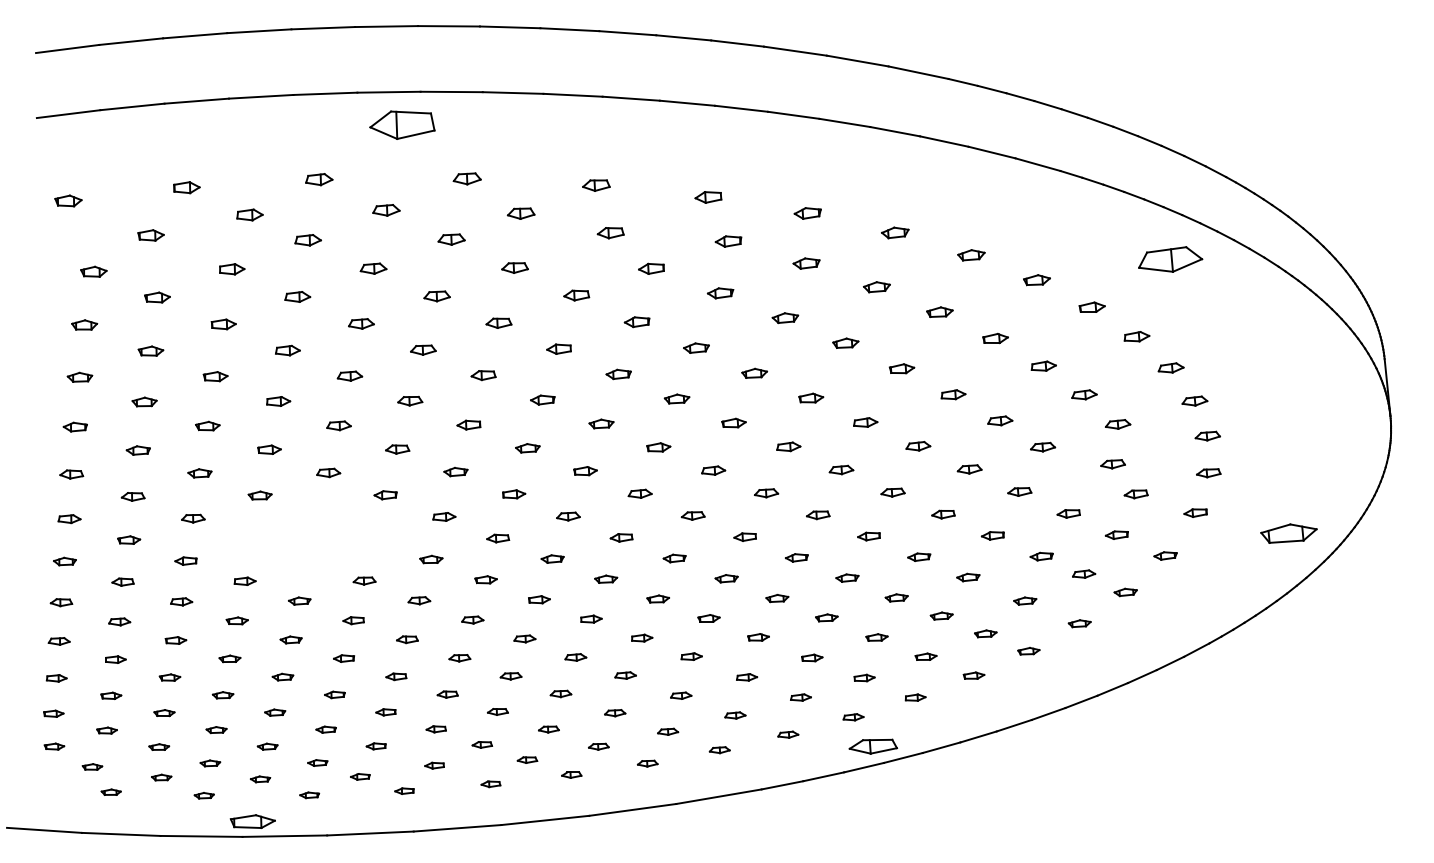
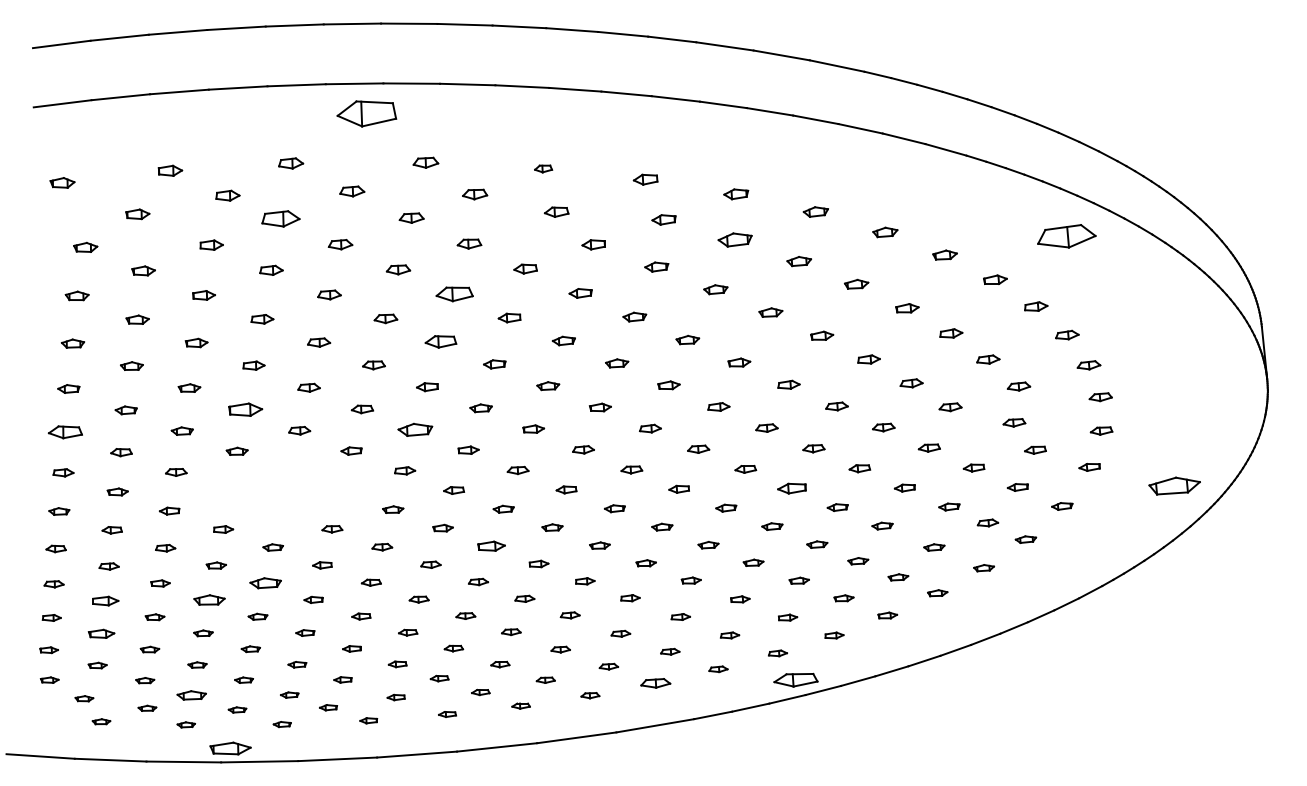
part: (596, 185) -> (543, 168), size x0.7
part: (307, 240) -> (280, 218), size x1.6
part: (805, 263) -> (734, 239), size x1.4
part: (498, 323) -> (454, 294), size x1.6
part: (483, 376) -> (440, 342), size x1.4
part: (269, 449) -> (245, 409), size x1.6
part: (455, 471) -> (415, 429), size x1.6
part: (71, 473) -> (65, 431), size x1.6
part: (868, 536) -> (791, 488), size x1.4
part: (539, 599) -> (491, 546), size x1.4
part: (290, 639) -> (264, 582), size x1.6
part: (115, 659) -> (105, 600), size x1.4
part: (229, 659) -> (209, 600), size x1.6
part: (111, 695) -> (101, 633), size x1.4
part: (720, 750) -> (656, 683), size x1.6
part: (210, 763) -> (191, 695), size x1.6

